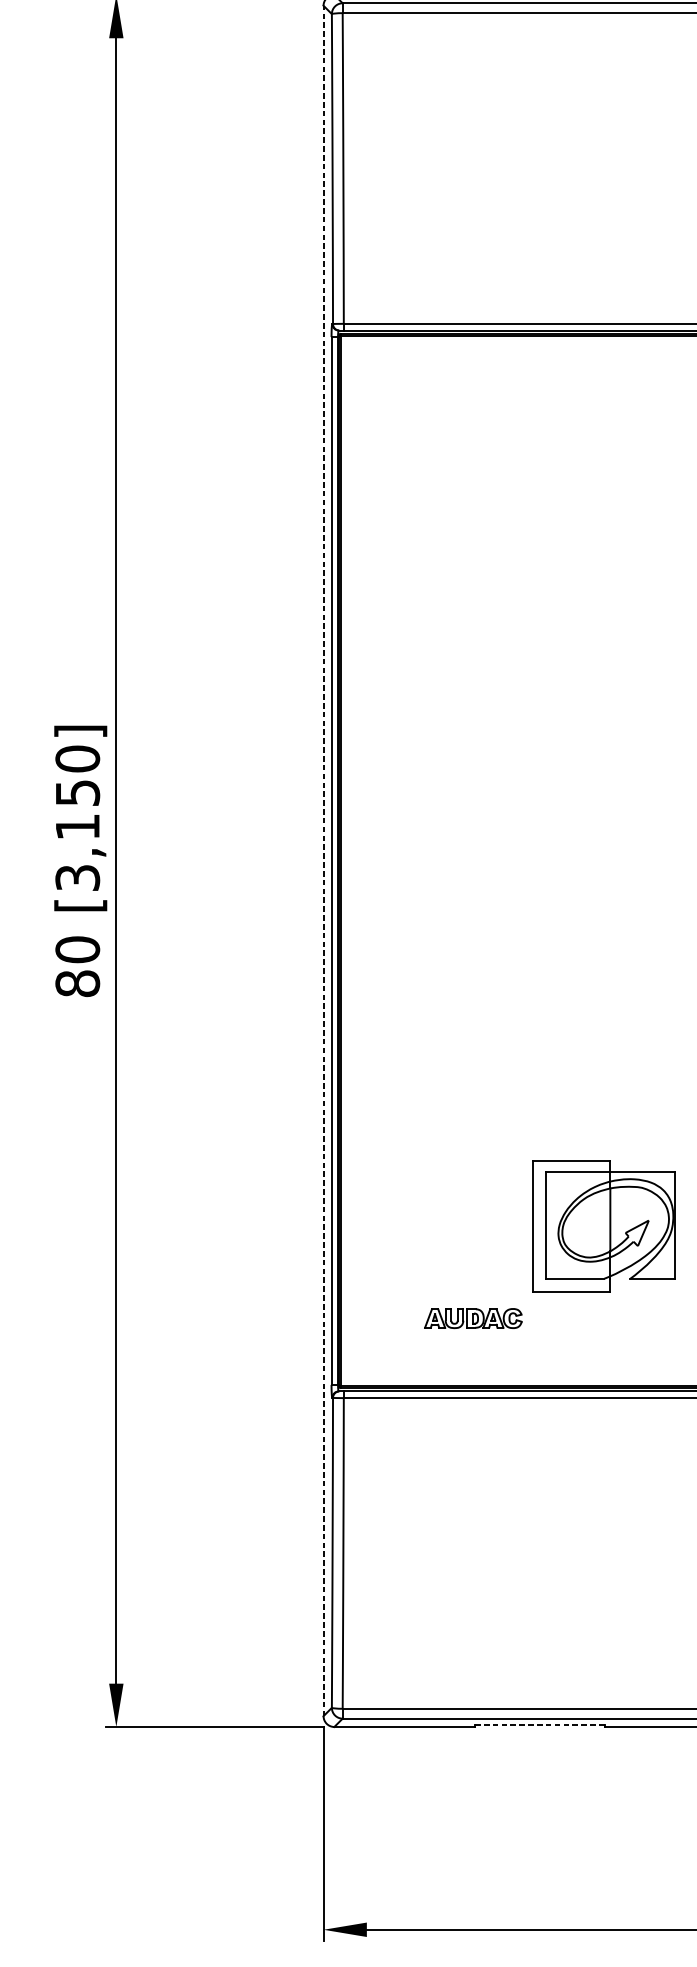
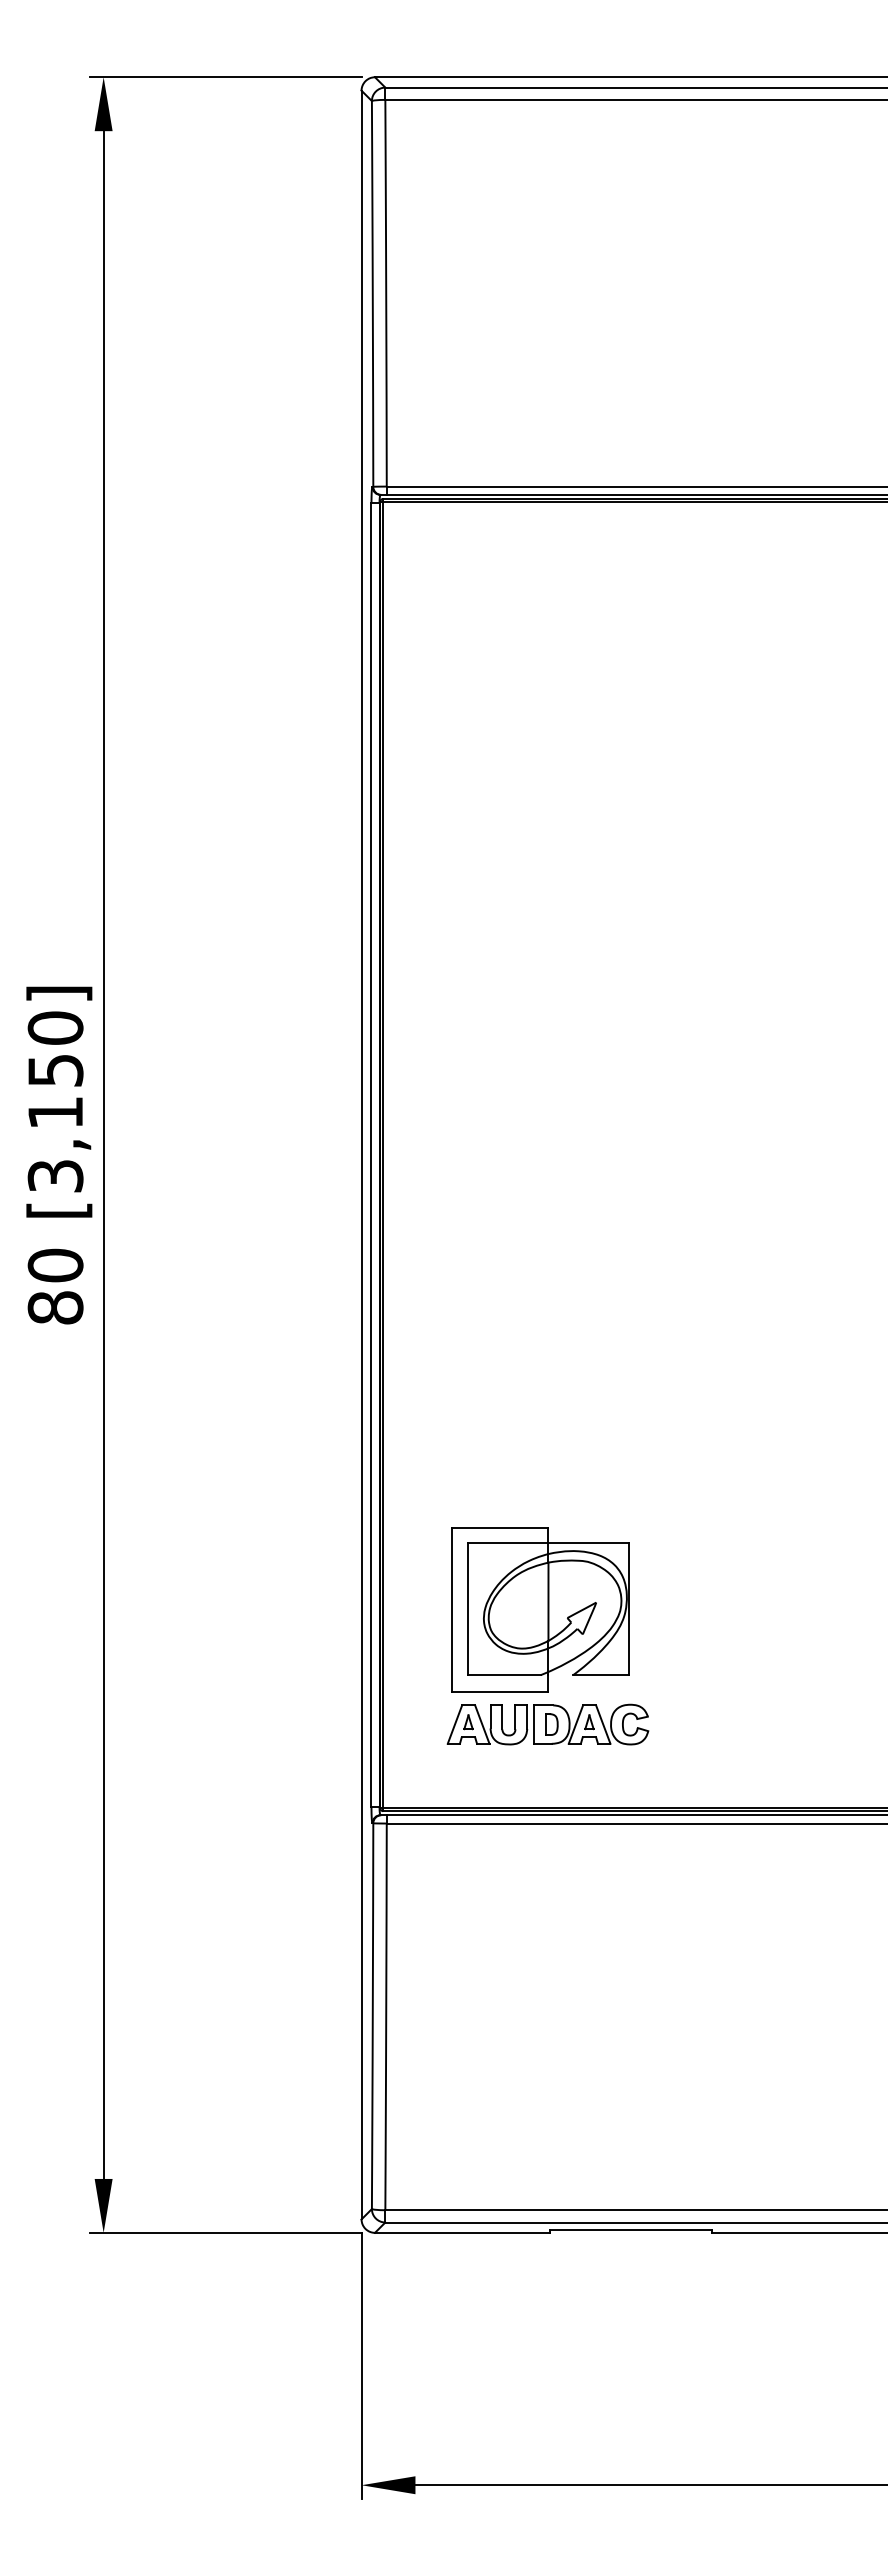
line: (323, 860) -> (361, 1154), dashed -> solid
part: (603, 1226) -> (540, 1609), moved
part: (472, 1318) -> (547, 1724), size x1.67
line: (540, 1725) -> (631, 2230), dashed -> solid

